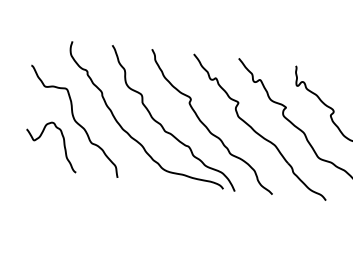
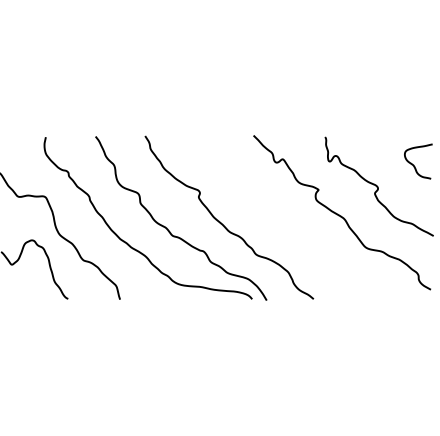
part: (256, 131) -> (285, 223), removed

